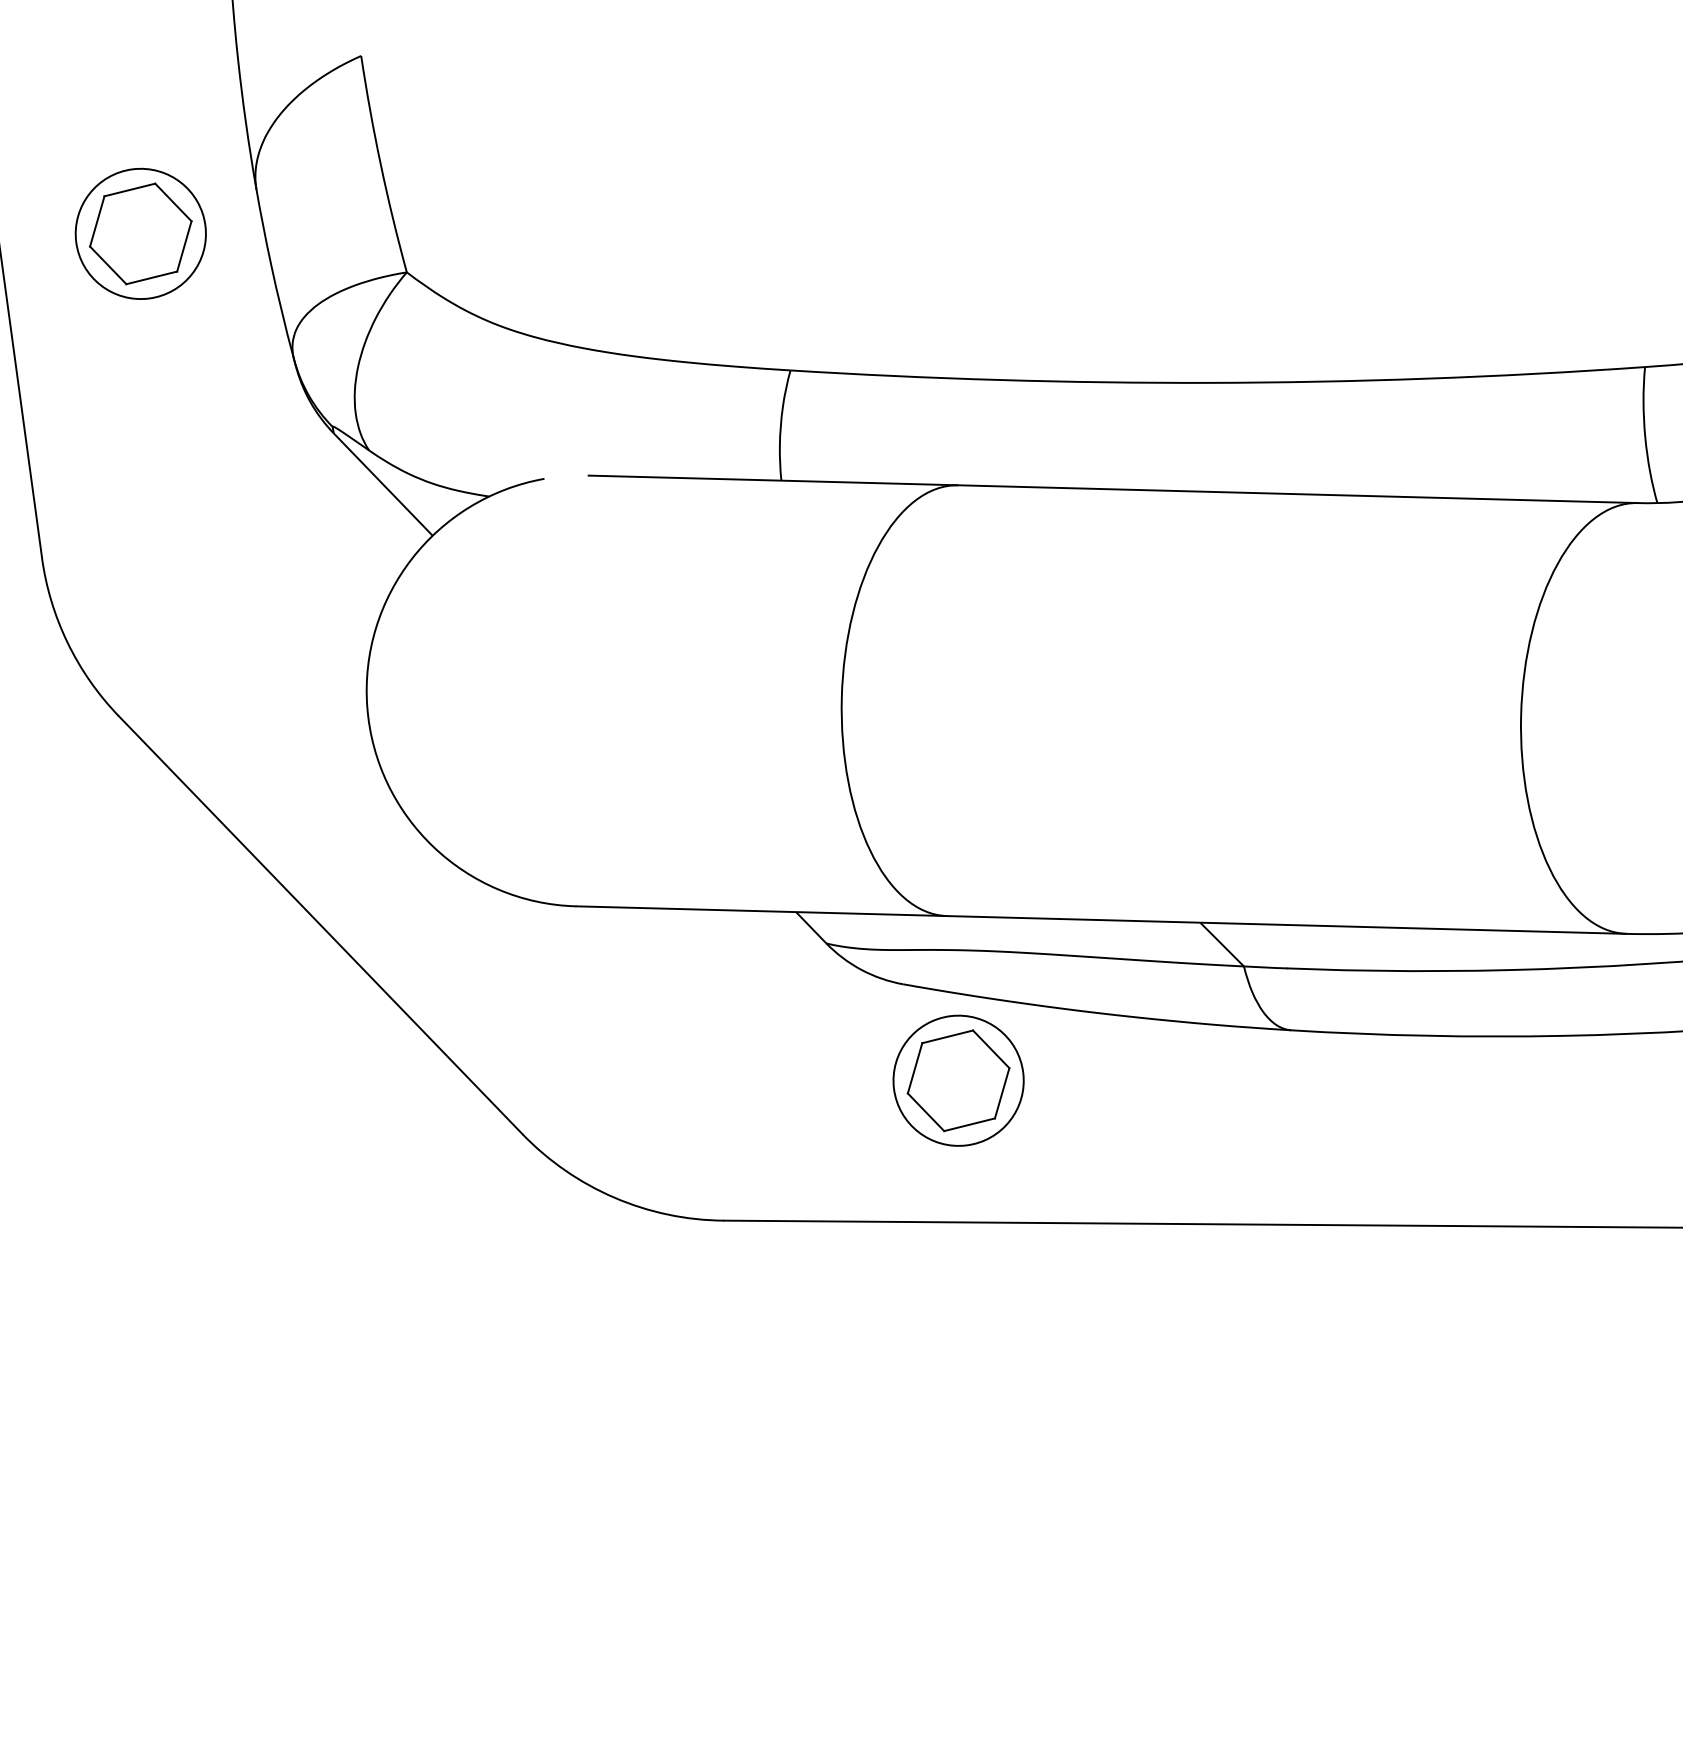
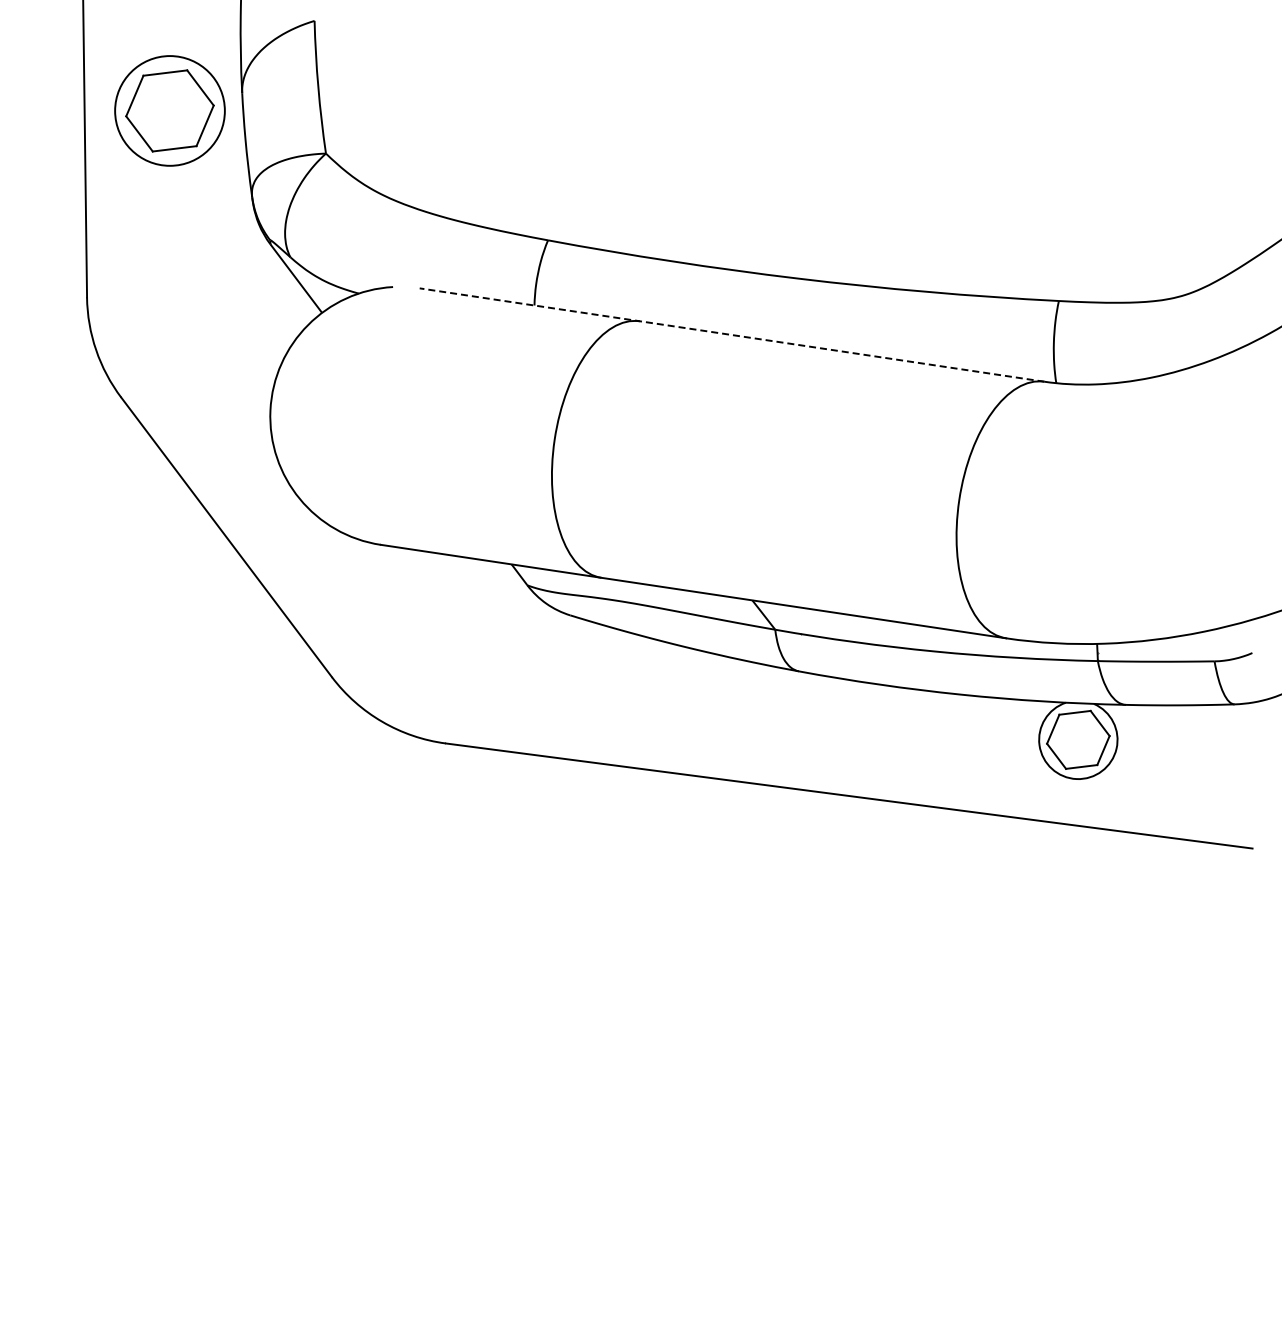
part: (140, 234) -> (169, 111), size x1.4
line: (1113, 490) -> (732, 335), solid -> dashed
part: (958, 1081) -> (596, 677), removed

